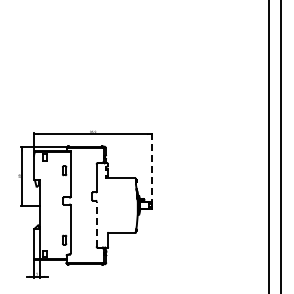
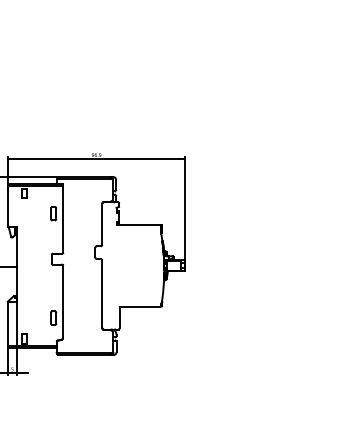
line: (151, 170) -> (184, 213), dashed -> solid
line: (96, 223) -> (101, 293), dashed -> solid

